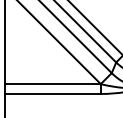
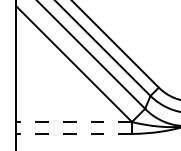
line: (52, 84) -> (74, 122), solid -> dashed
line: (52, 93) -> (74, 133), solid -> dashed

